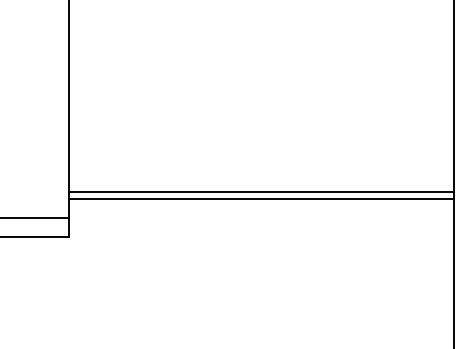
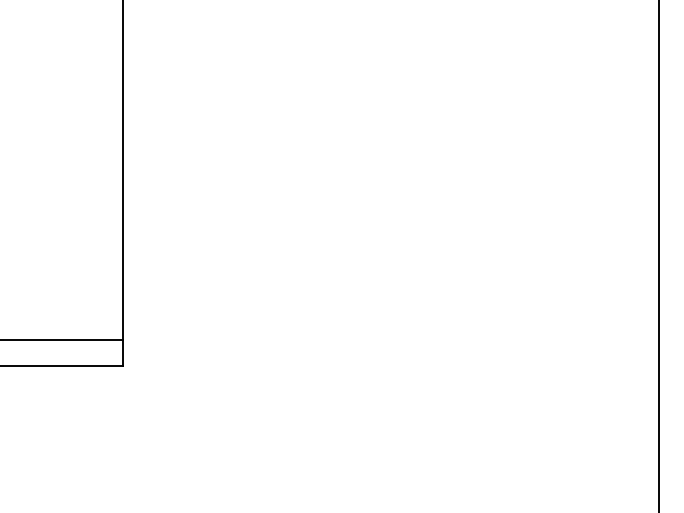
line: (261, 192) -> (390, 303), removed
line: (261, 198) -> (390, 312), removed

